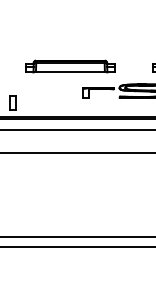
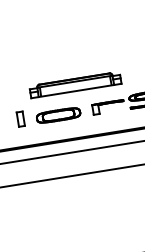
part: (49, 92) -> (58, 114), added
part: (12, 102) -> (20, 119), moved

